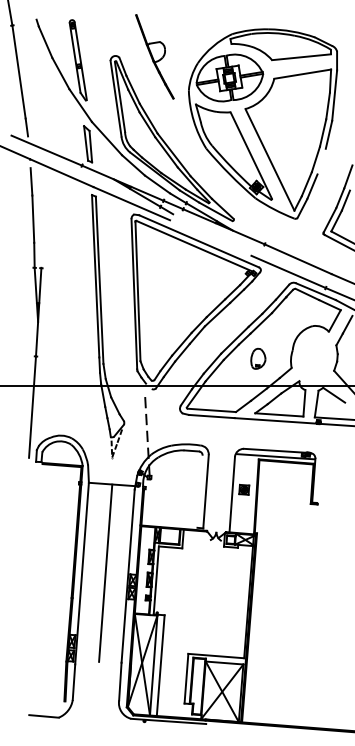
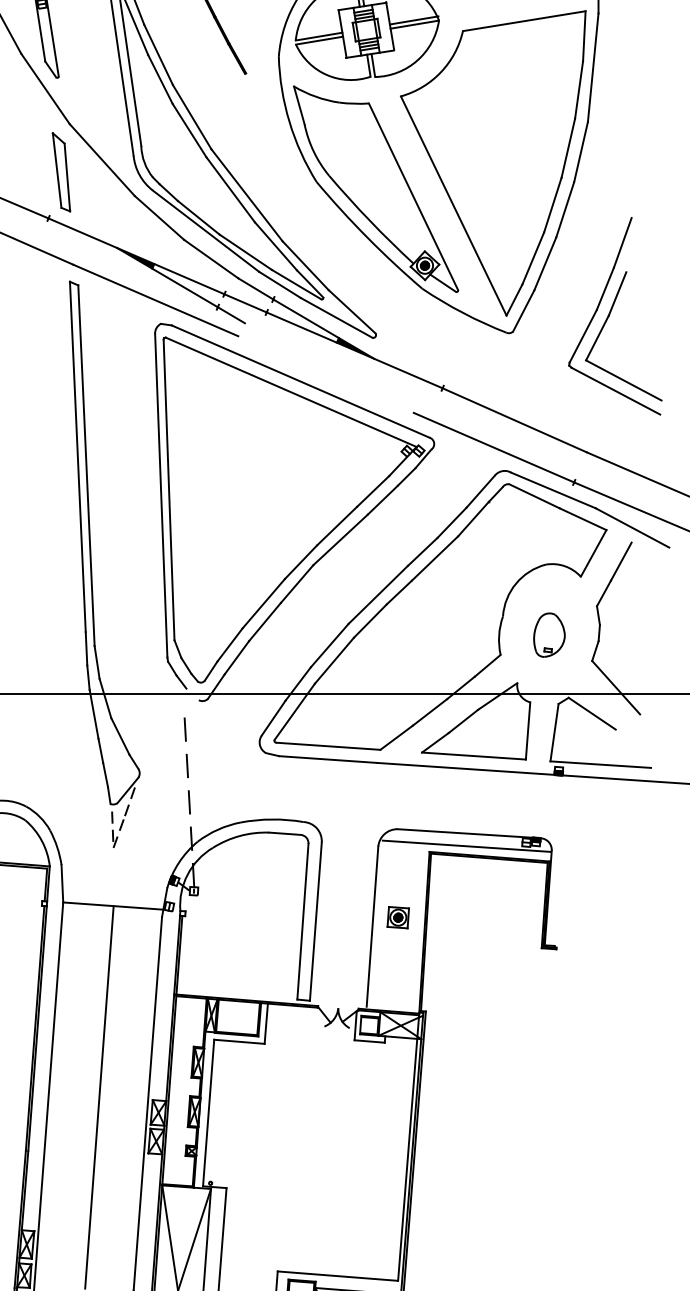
line: (321, 161) -> (564, 209), added
part: (258, 358) -> (549, 634), moved
line: (199, 491) -> (301, 921), added

